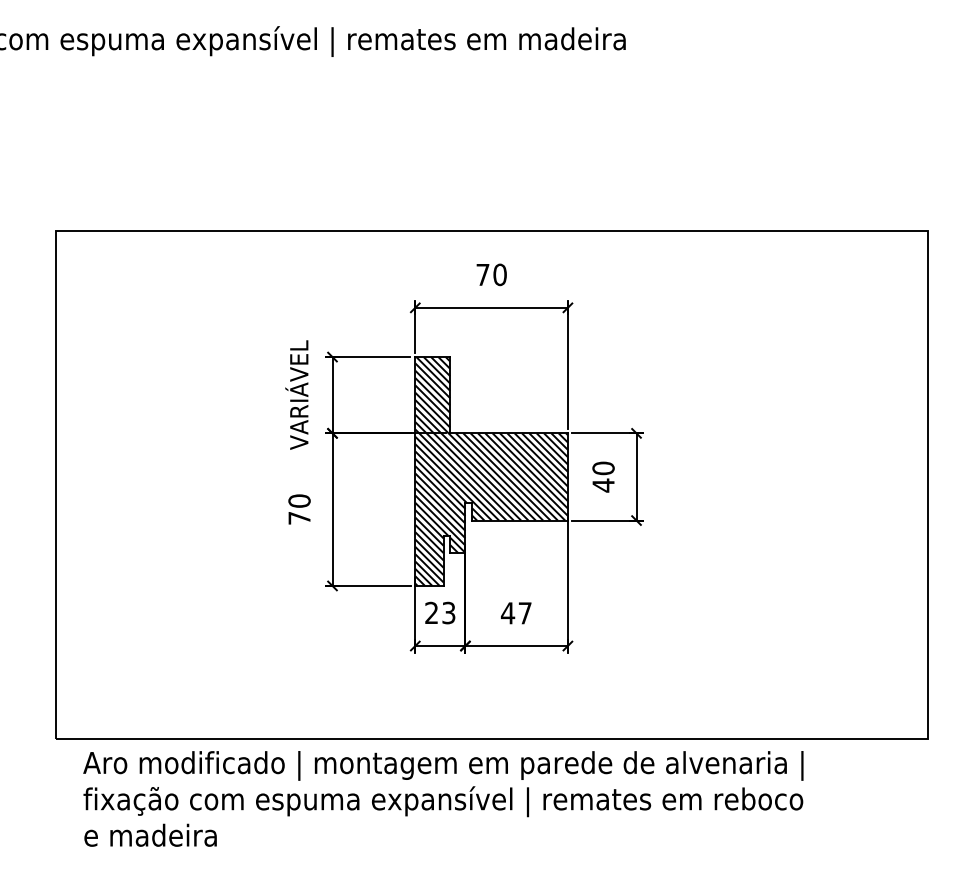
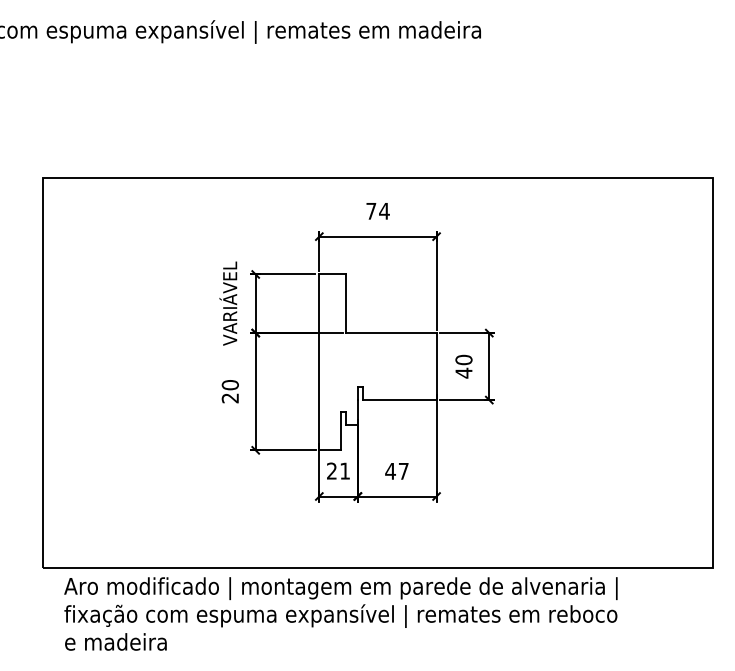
text: (500, 273) -> (384, 210), 70 -> 74
hatch: (491, 471) -> (377, 362), removed
text: (298, 518) -> (229, 398), 70 -> 20
text: (448, 612) -> (344, 470), 23 -> 21

